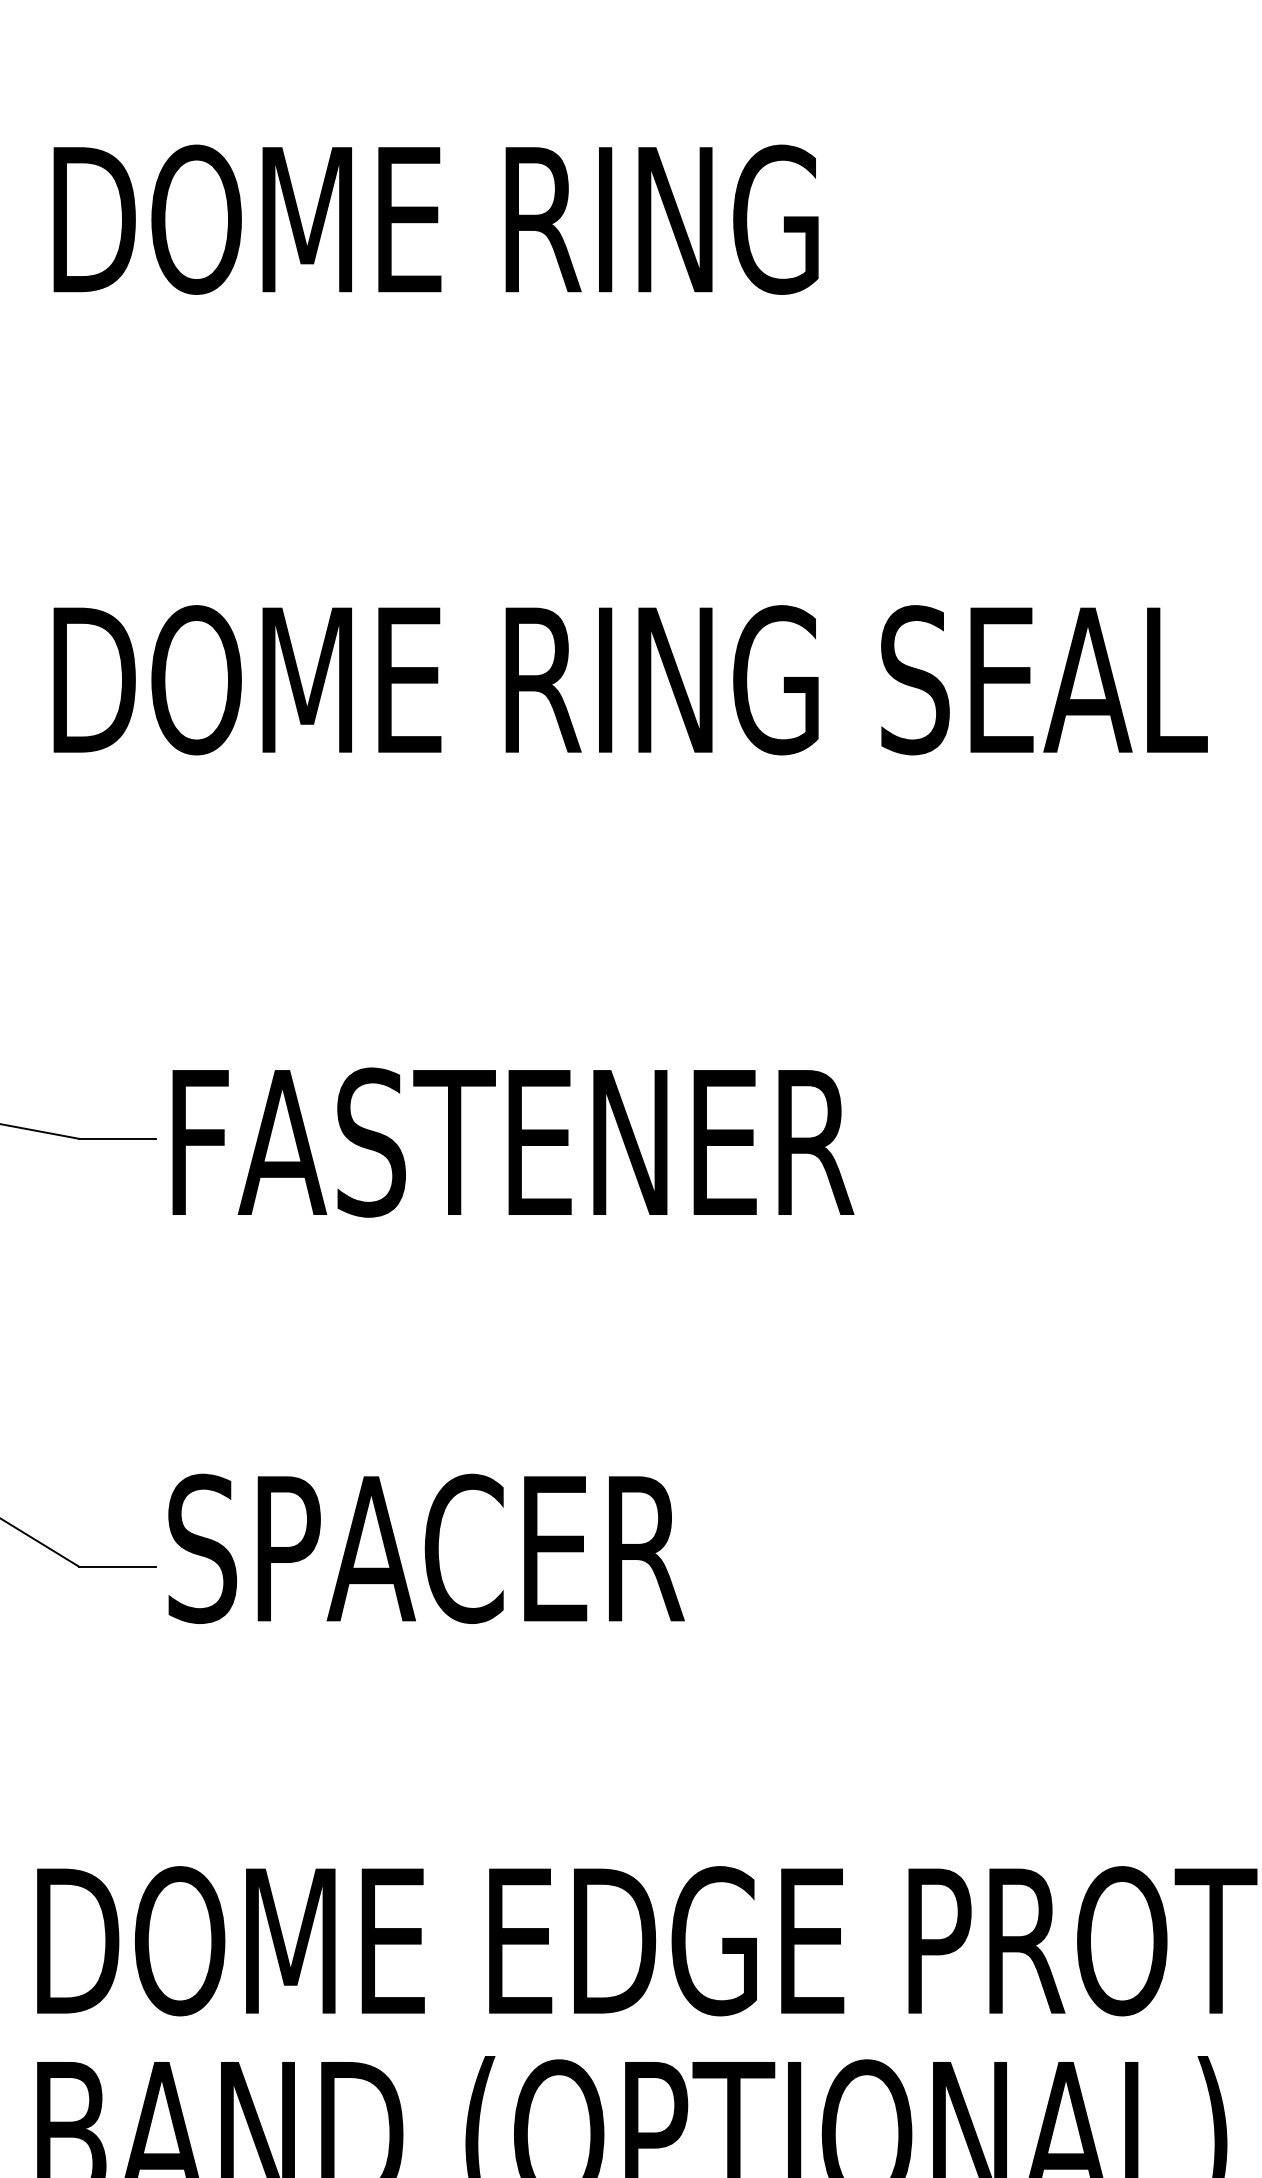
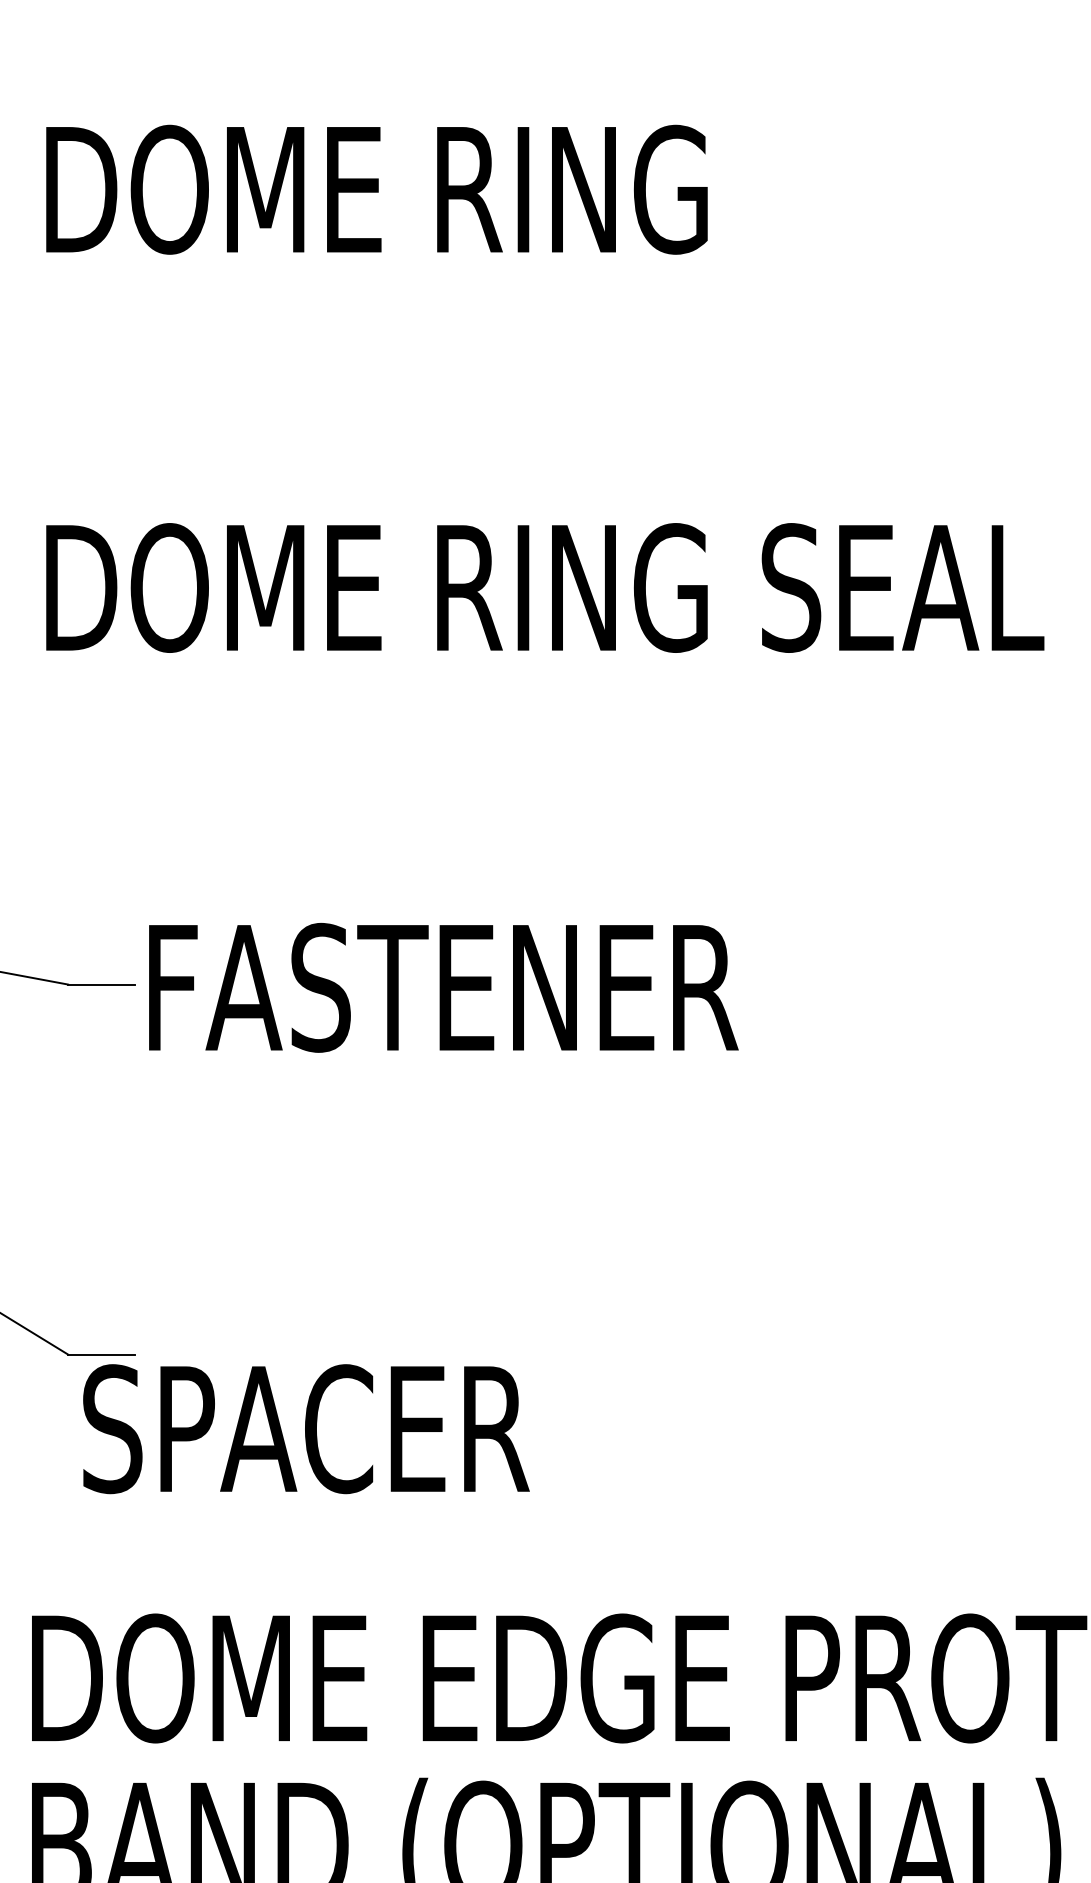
text: (426, 1548) -> (306, 1428), moved

